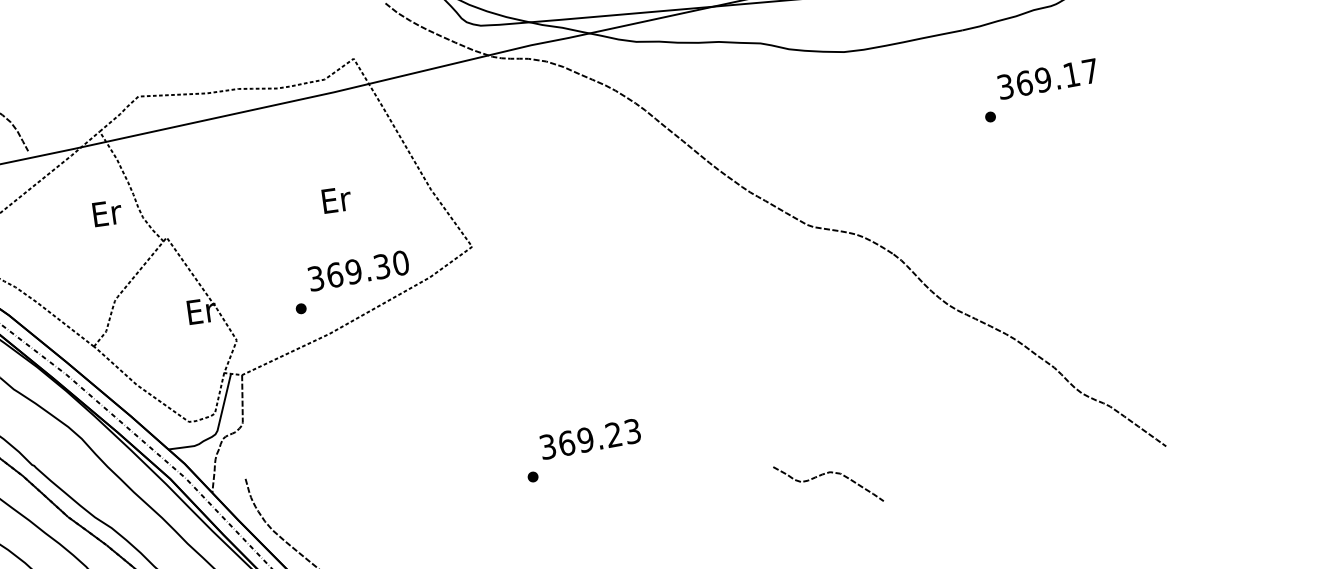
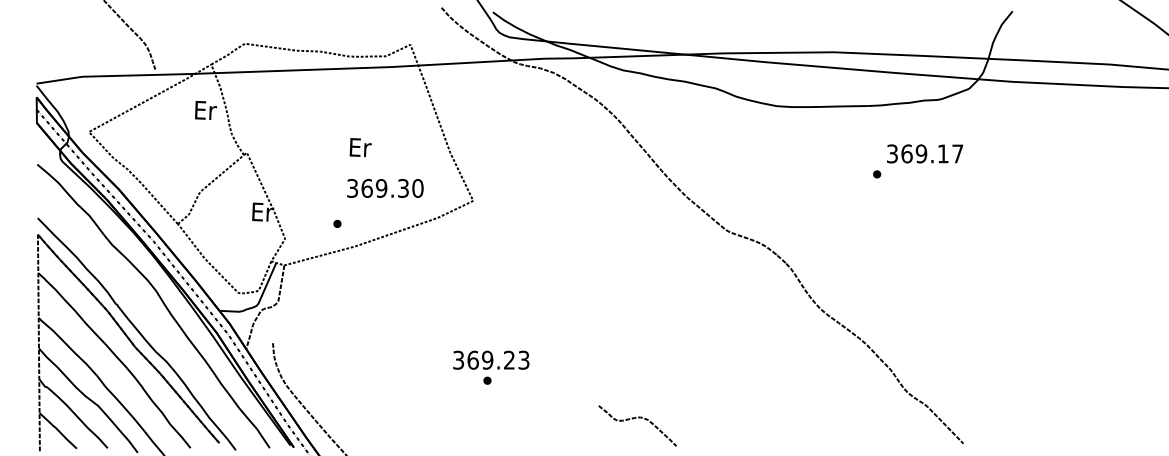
text: (336, 199) -> (360, 147), moved
text: (106, 213) -> (205, 110), moved
text: (358, 270) -> (385, 188), moved
text: (590, 438) -> (491, 359), moved
curve: (825, 474) -> (636, 418), moved

